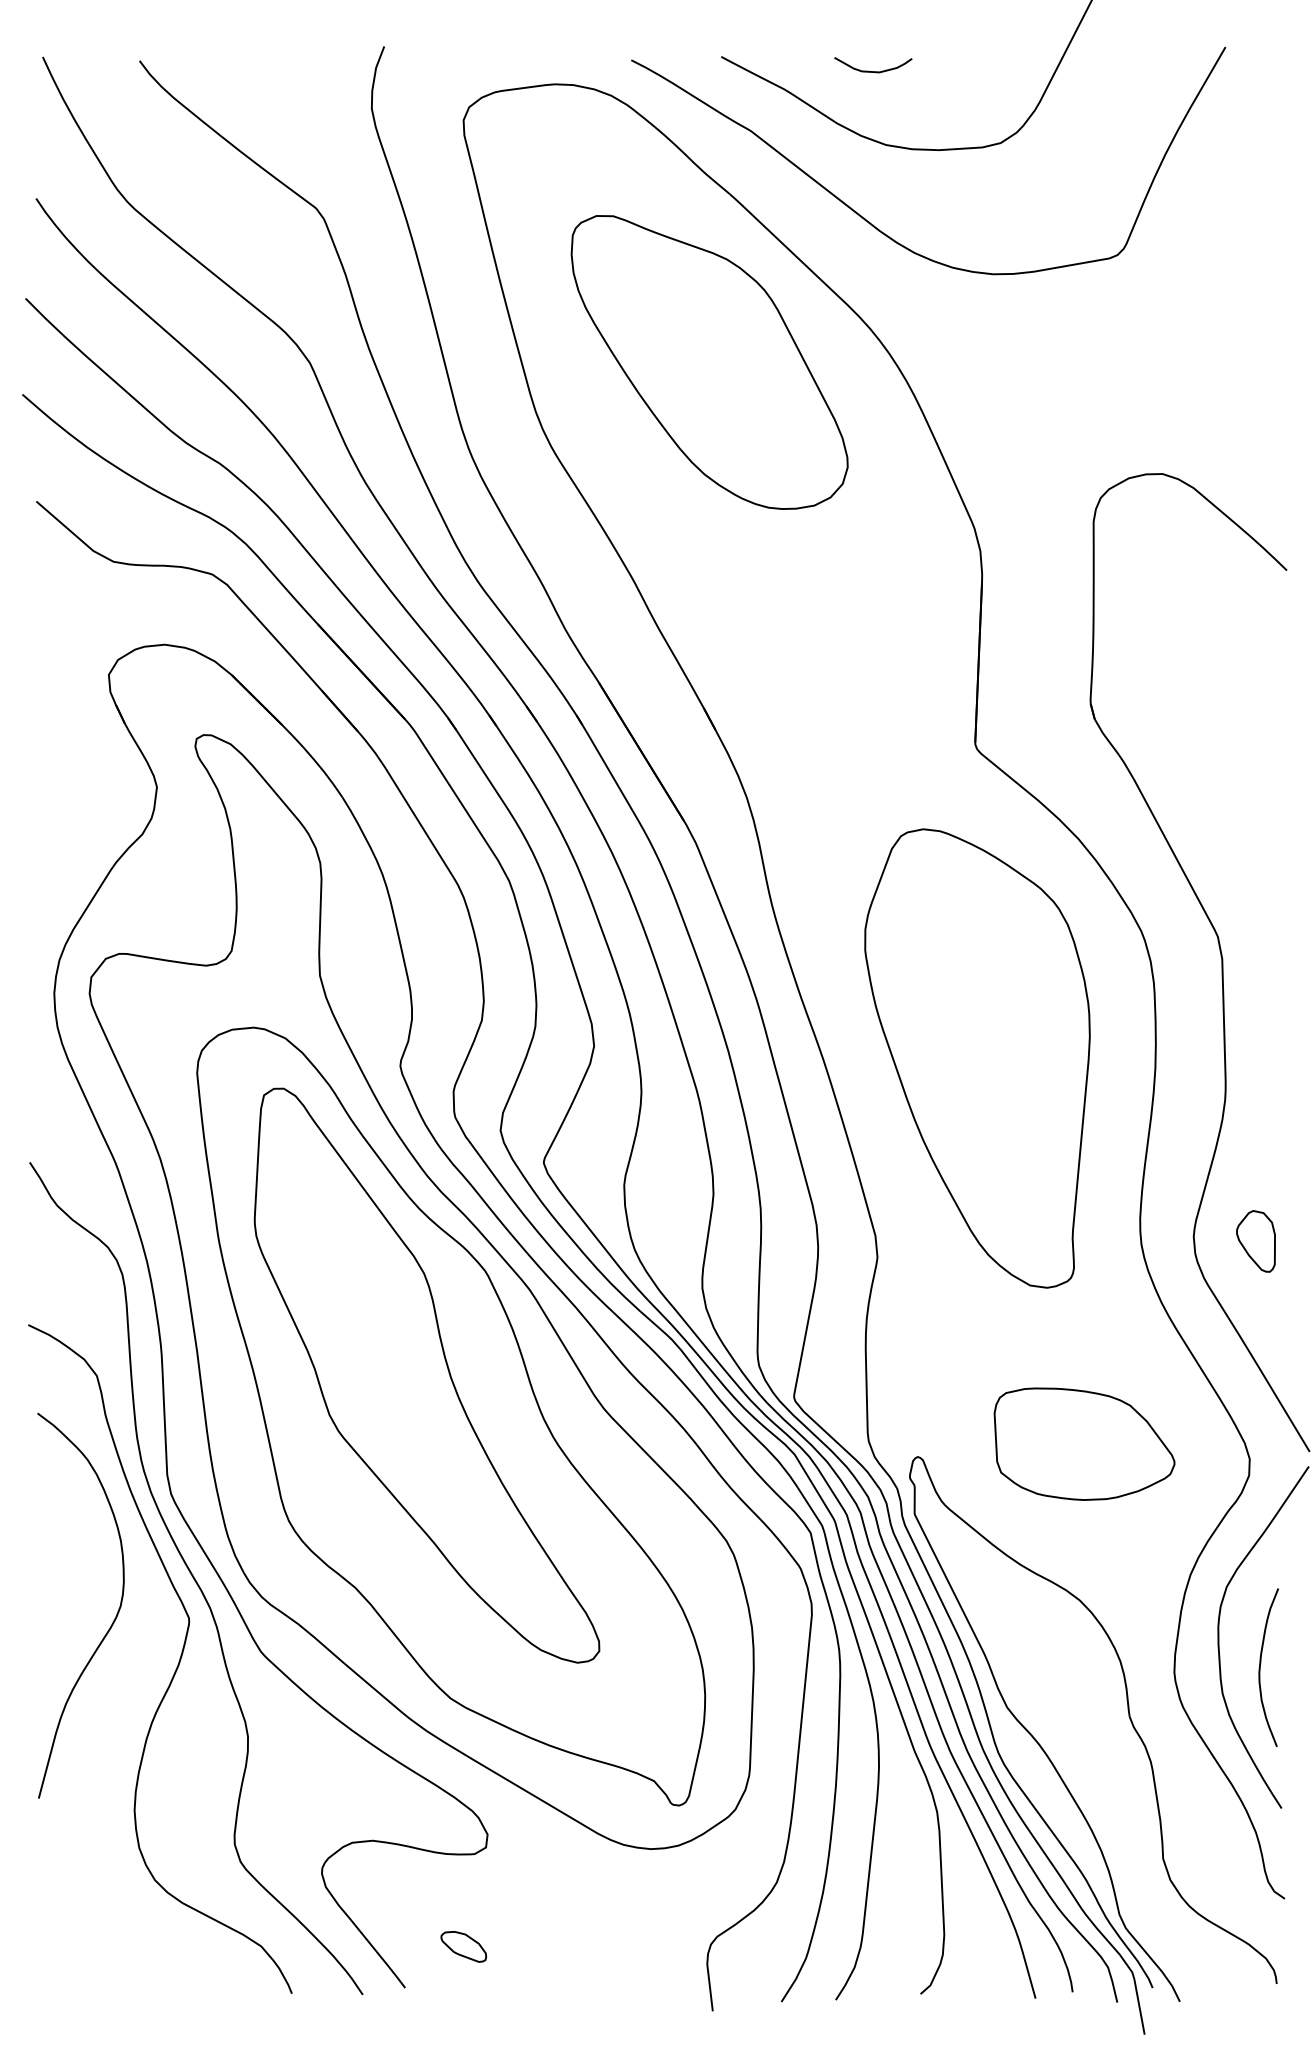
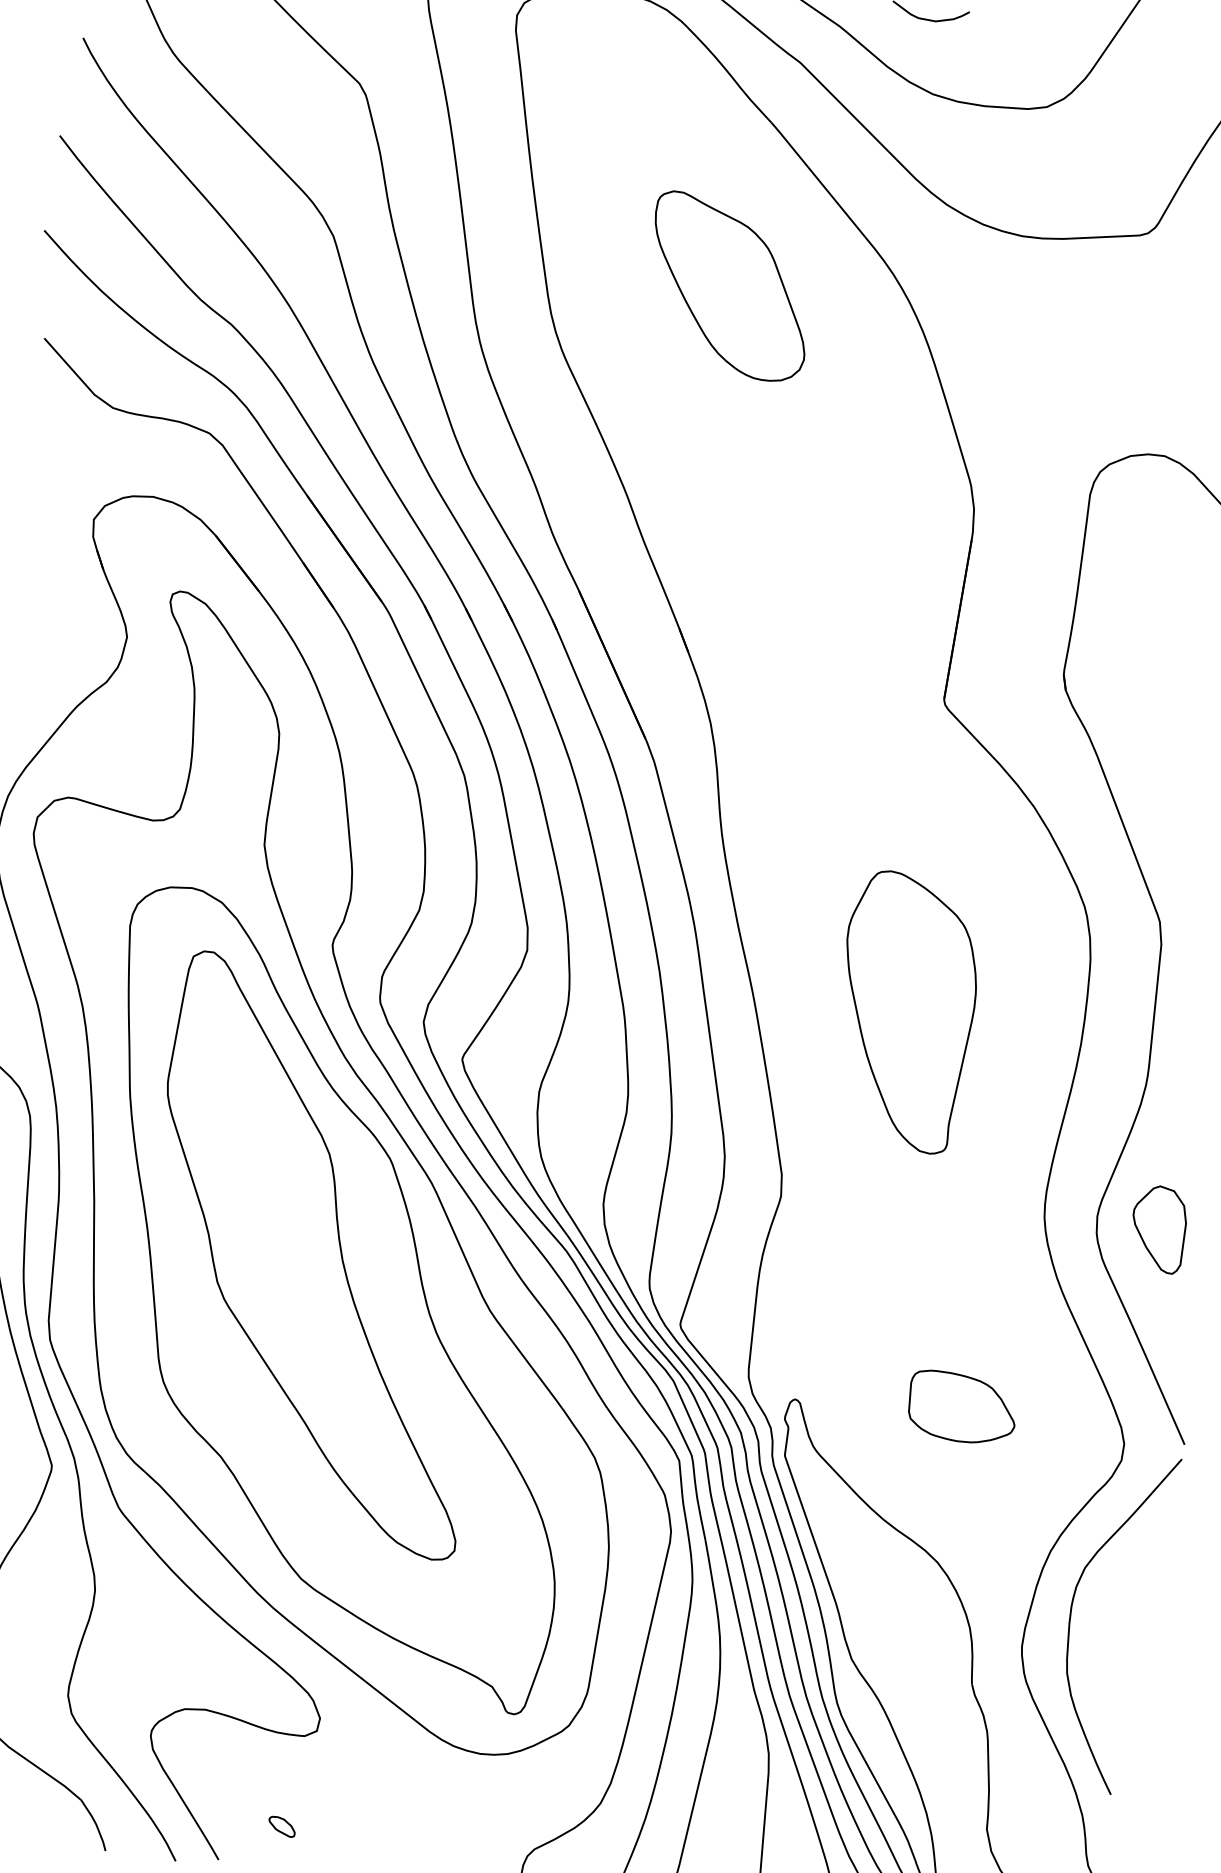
part: (709, 362) -> (729, 287), size x0.6
part: (977, 1058) -> (905, 1011), size x0.6
part: (1255, 1241) -> (1157, 1229), size x1.4
part: (1084, 1443) -> (962, 1407), size x0.6
curve: (1260, 1667) -> (1108, 1652), removed
part: (463, 1946) -> (281, 1826), size x0.6

